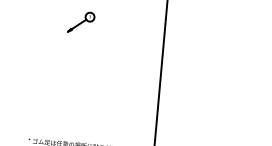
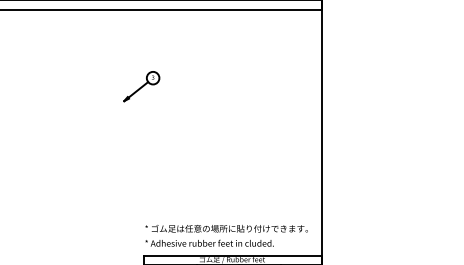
part: (81, 22) -> (141, 86), moved

